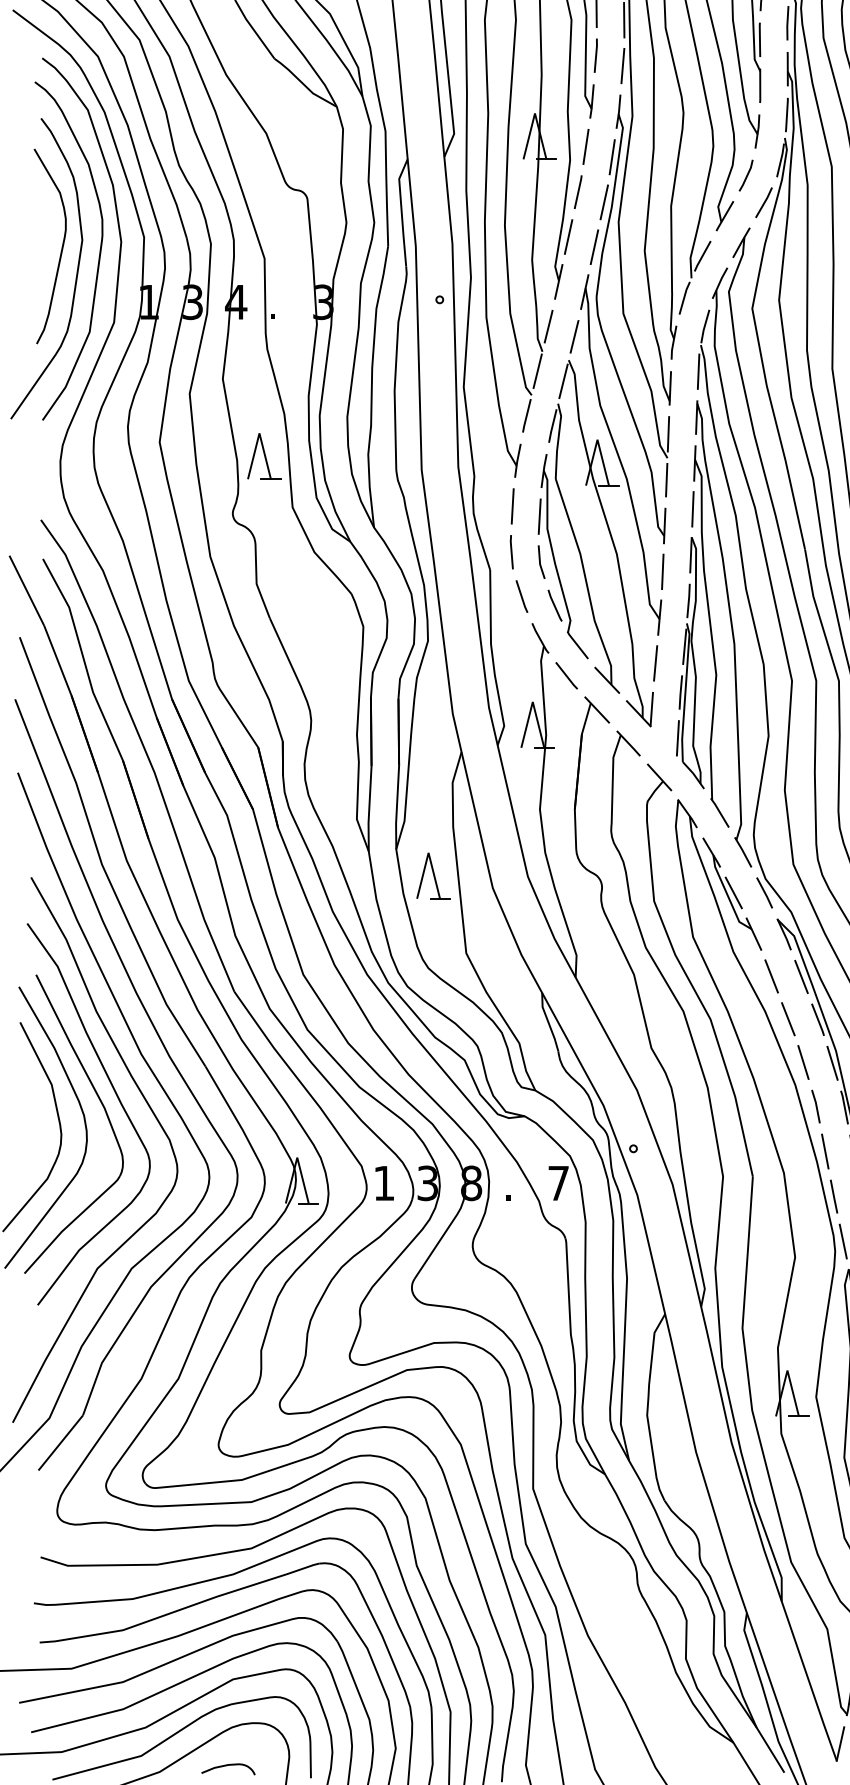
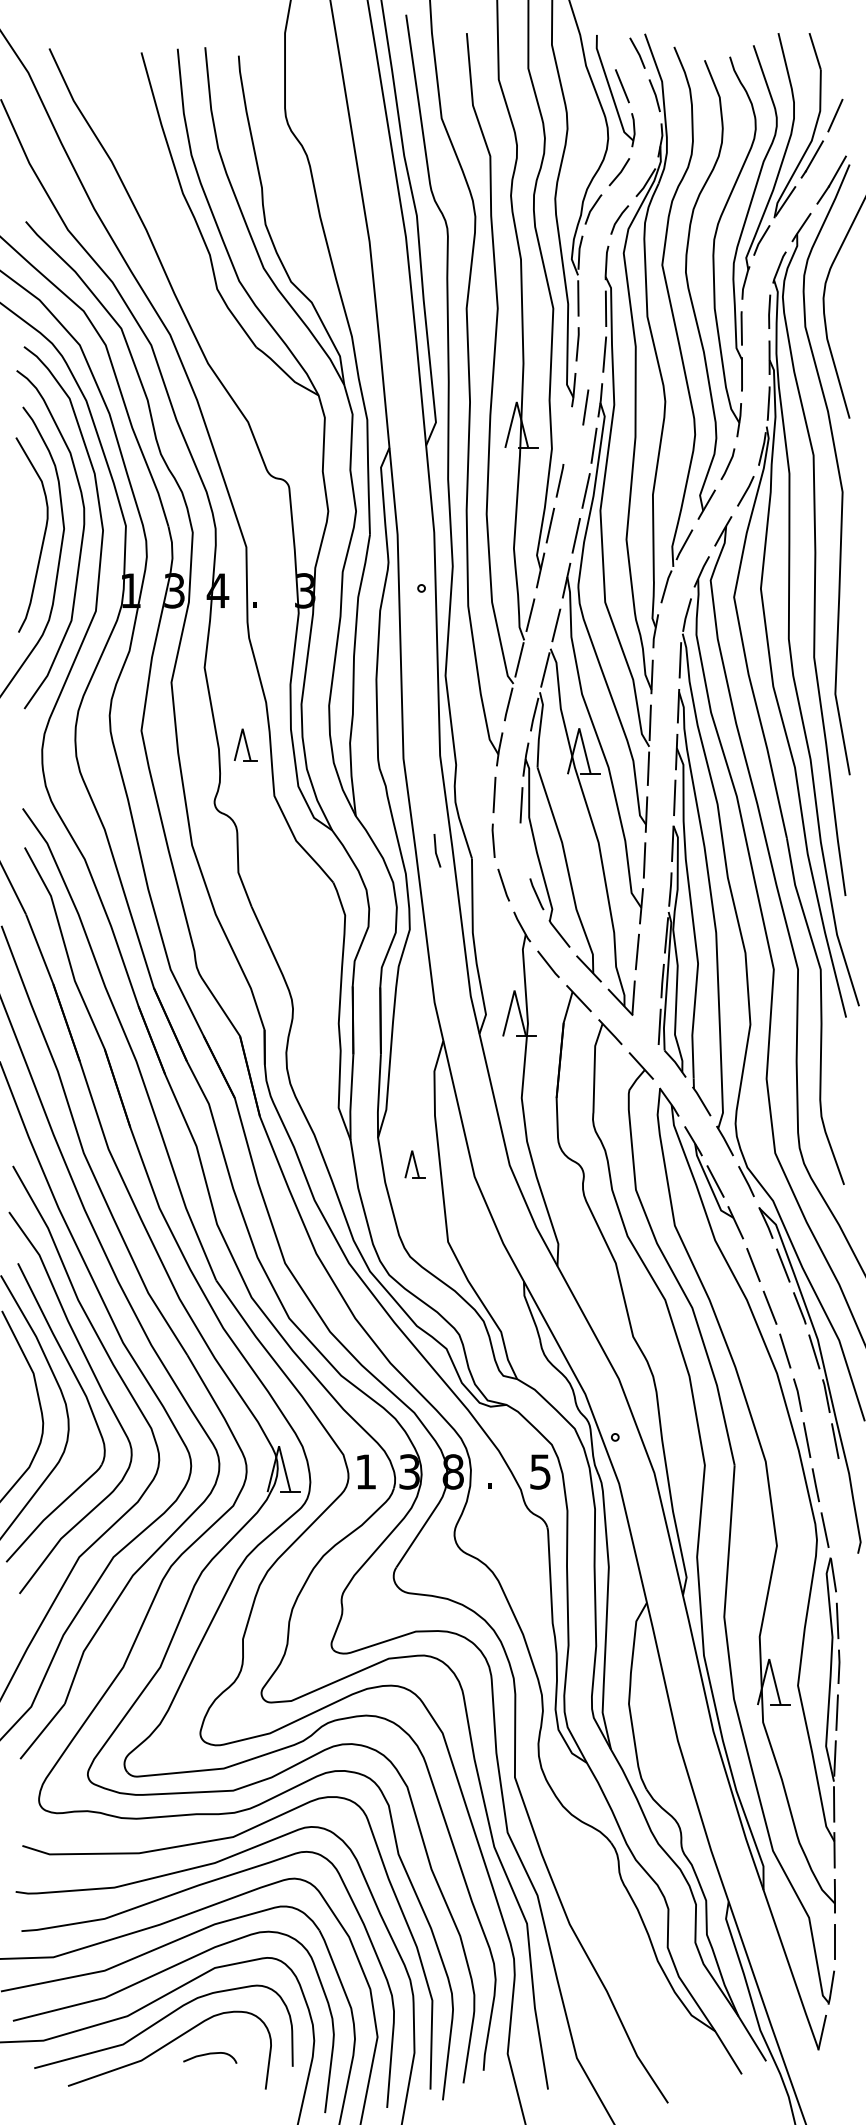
line: (585, 146) -> (585, 407), moved
part: (263, 455) -> (245, 744), size x0.7
line: (540, 561) -> (436, 850), moved
part: (432, 875) -> (414, 1164), size x0.6
text: (558, 1182) -> (540, 1471), 7 -> 5

